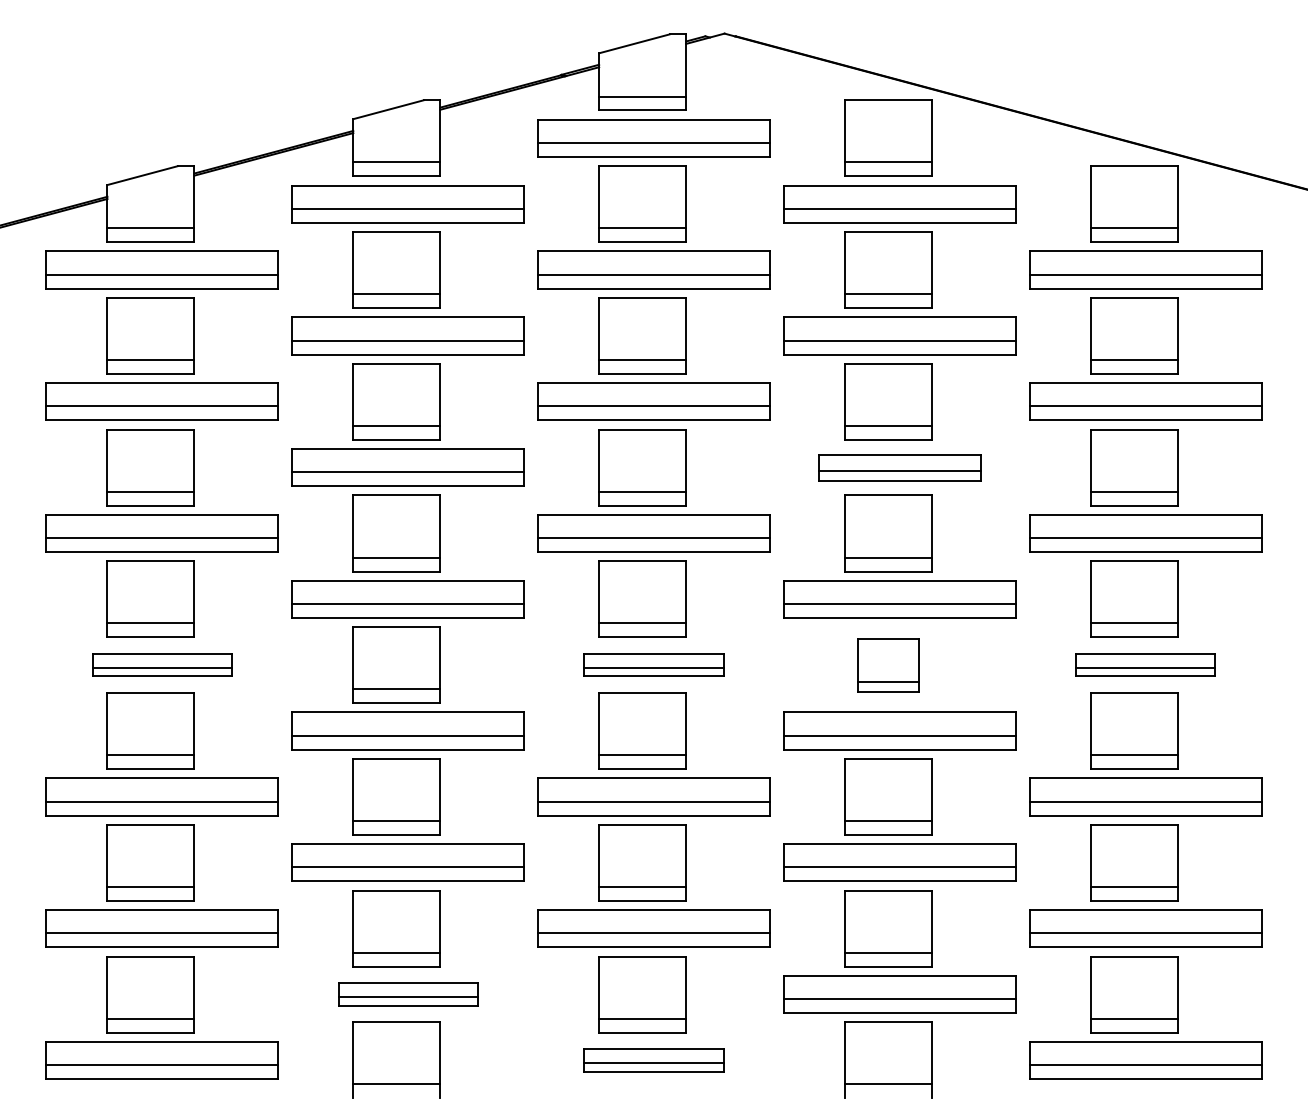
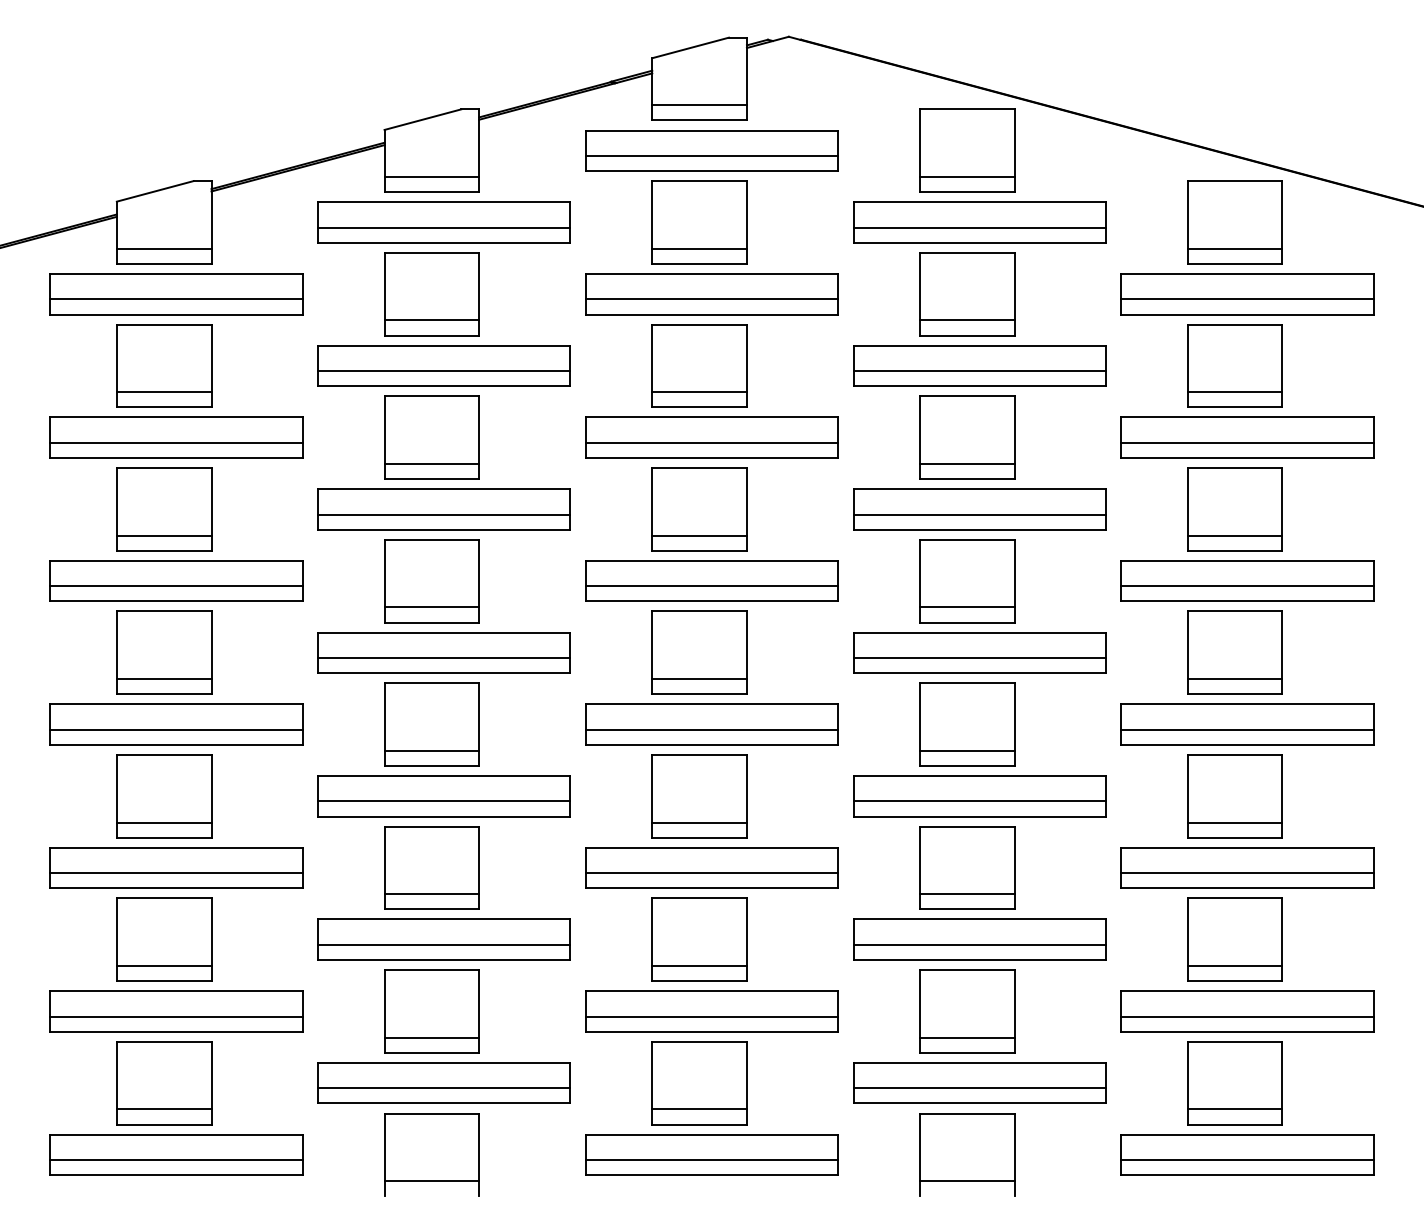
part: (899, 467) -> (979, 509), size x1.43
part: (162, 665) -> (176, 724), size x1.67
part: (653, 665) -> (711, 724), size x1.67
part: (888, 665) -> (967, 724), size x1.43
part: (1145, 665) -> (1247, 724), size x1.67
part: (407, 993) -> (443, 1082), size x1.67
part: (653, 1060) -> (711, 1154), size x1.67

